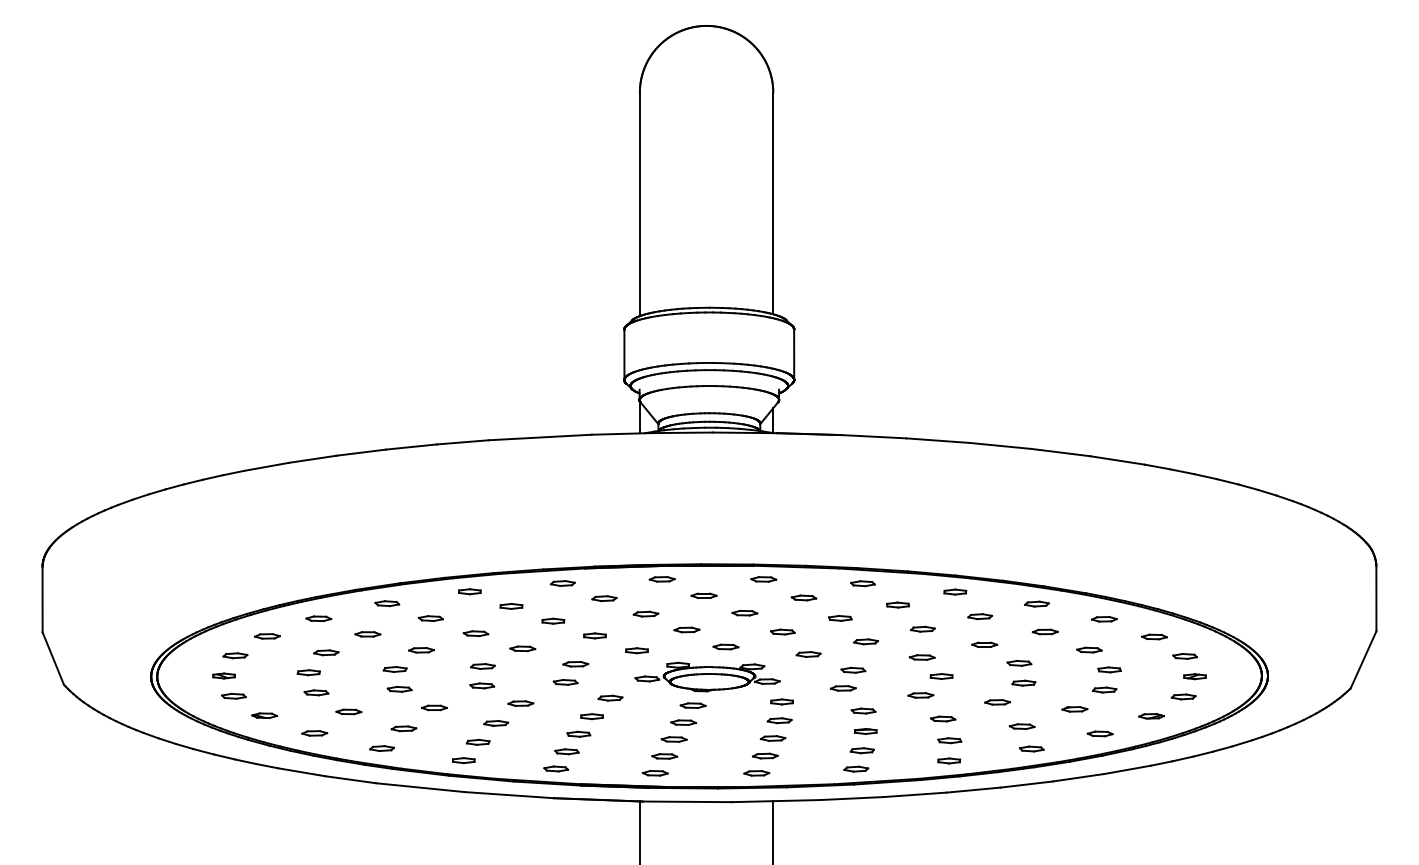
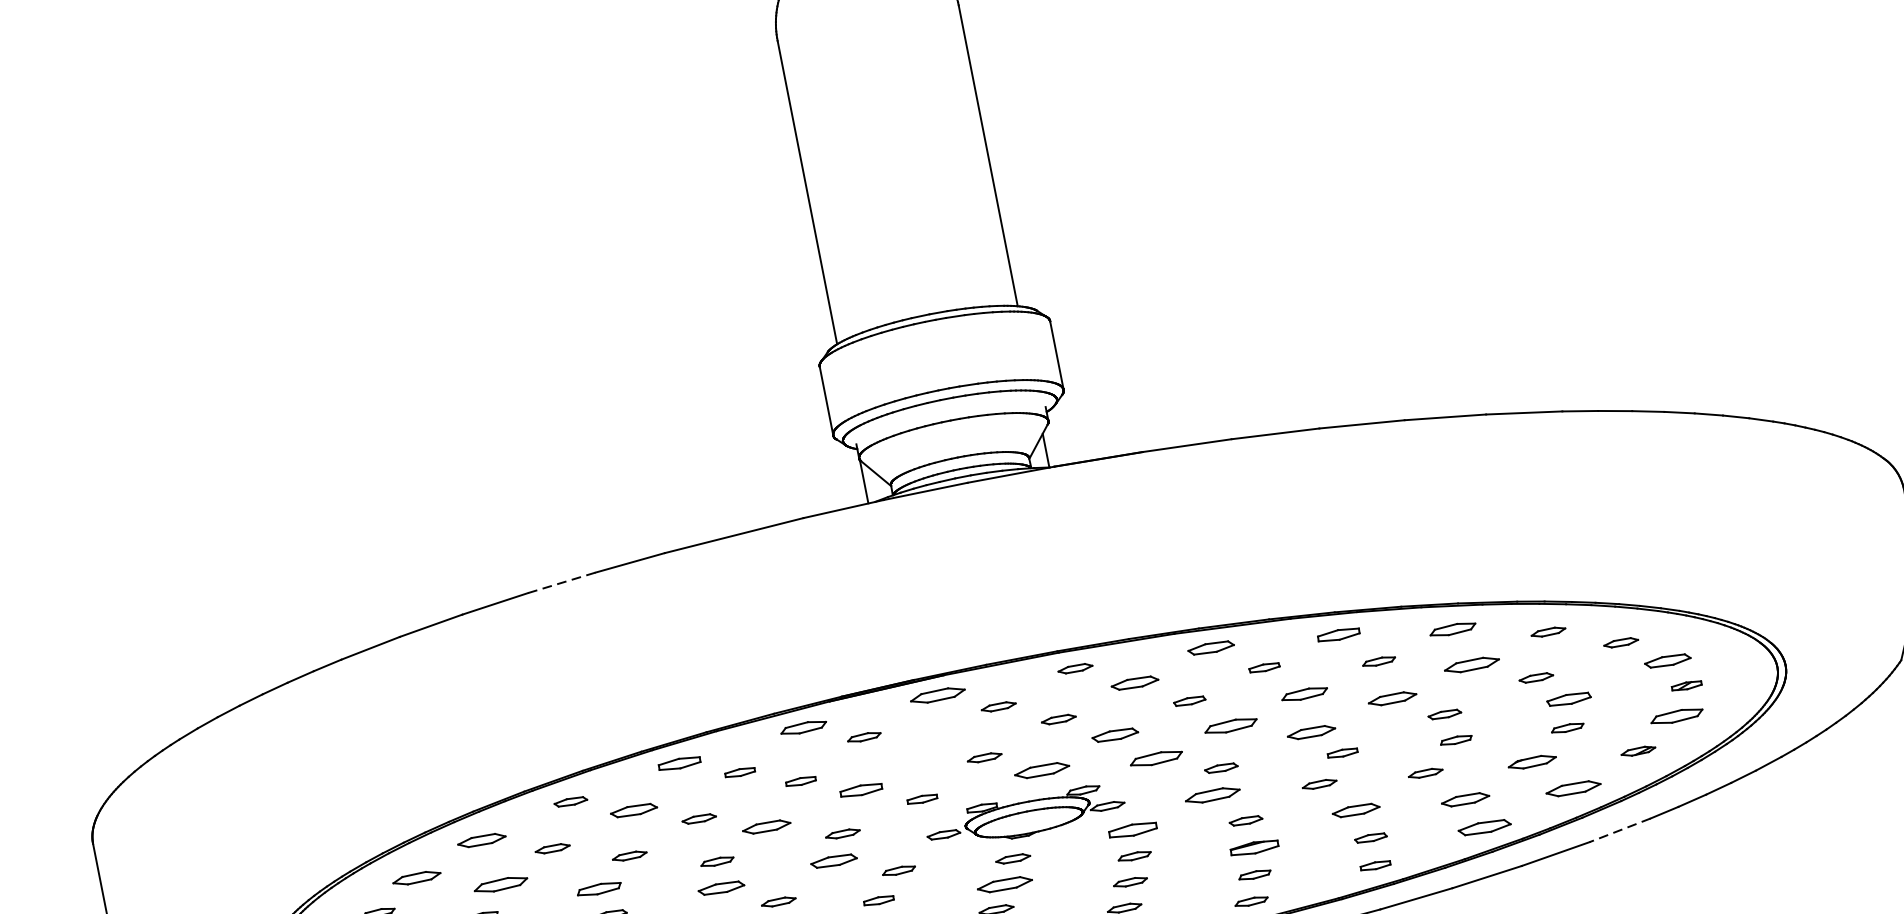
line: (411, 447) -> (562, 583), solid -> dashed
part: (661, 579) -> (936, 696), size x1.6
part: (562, 583) -> (803, 727), size x1.4
part: (862, 583) -> (1210, 647), size x1.4
part: (469, 591) -> (679, 763), size x1.4
part: (955, 591) -> (1338, 634), size x1.4
part: (803, 597) -> (1134, 682), size x1.4
part: (1036, 603) -> (1452, 628), size x1.4
part: (645, 613) -> (923, 746), removed
part: (318, 618) -> (481, 840), size x1.4
part: (430, 618) -> (633, 810), size x1.4
part: (922, 628) -> (1304, 693), size x1.4
part: (782, 631) -> (1114, 734), size x1.4
part: (1044, 631) -> (1470, 664), size x1.6
part: (594, 635) -> (860, 789), size x1.4
part: (267, 636) -> (416, 878), size x1.4
part: (865, 641) -> (1230, 725), size x1.6
part: (984, 644) -> (1392, 698), size x1.4
part: (725, 646) -> (1041, 769), size x1.6
part: (522, 648) -> (766, 826), size x1.4
part: (326, 652) -> (501, 884), size x1.6
part: (808, 654) -> (1156, 758), size x1.6
part: (1185, 656) -> (1668, 661), size x1.4
part: (921, 657) -> (1310, 732), size x1.4
part: (394, 669) -> (598, 889), size x1.4
part: (1109, 669) -> (1568, 698), size x1.4
part: (565, 682) -> (833, 861), size x1.4
part: (482, 685) -> (721, 887), size x1.4
part: (842, 688) -> (1211, 795), size x1.6
part: (1183, 696) -> (1676, 715), size x1.6
part: (781, 701) -> (1132, 829), size x1.6
part: (1074, 709) -> (1531, 762), size x1.4
part: (942, 718) -> (1355, 809), size x1.4
part: (683, 722) -> (1004, 884), size x1.6
part: (1021, 726) -> (1464, 799), size x1.4
part: (865, 731) -> (1254, 848), size x1.6
part: (1099, 733) -> (1572, 788), size x1.6
part: (1031, 748) -> (1483, 826), size x1.6
line: (1127, 769) -> (1619, 829), solid -> dashed

